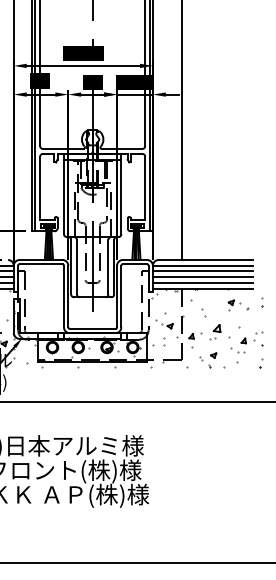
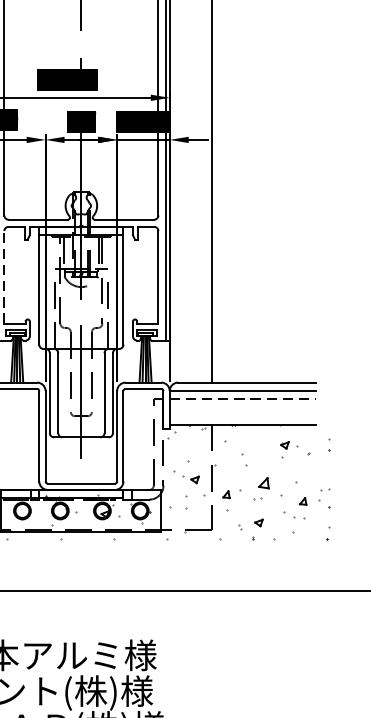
line: (40, 188) -> (4, 277), solid -> dashed
line: (202, 271) -> (242, 399), solid -> dashed
line: (202, 277) -> (242, 408), removed
line: (202, 282) -> (242, 415), removed

